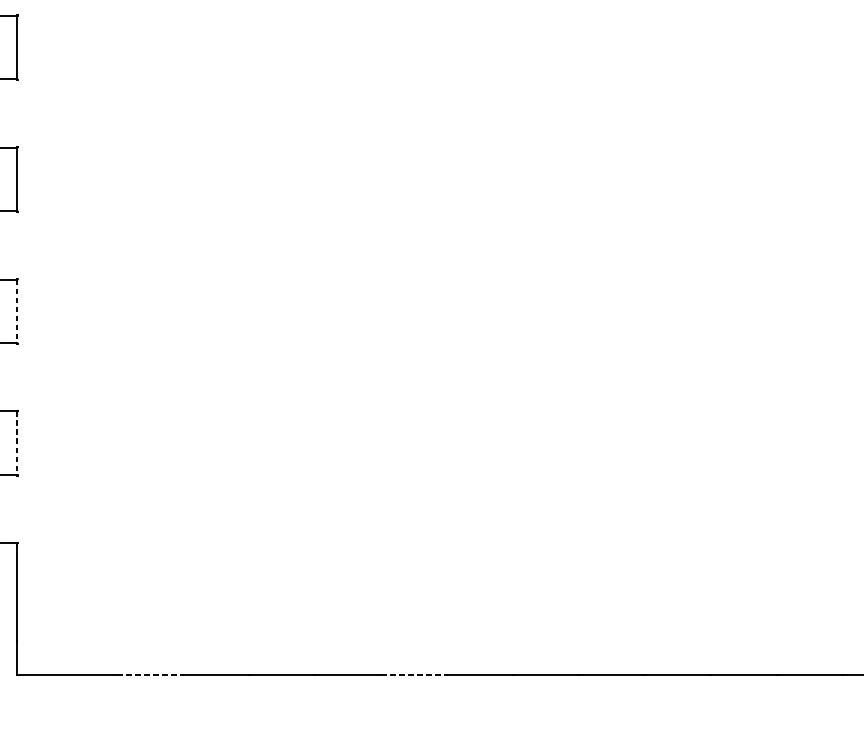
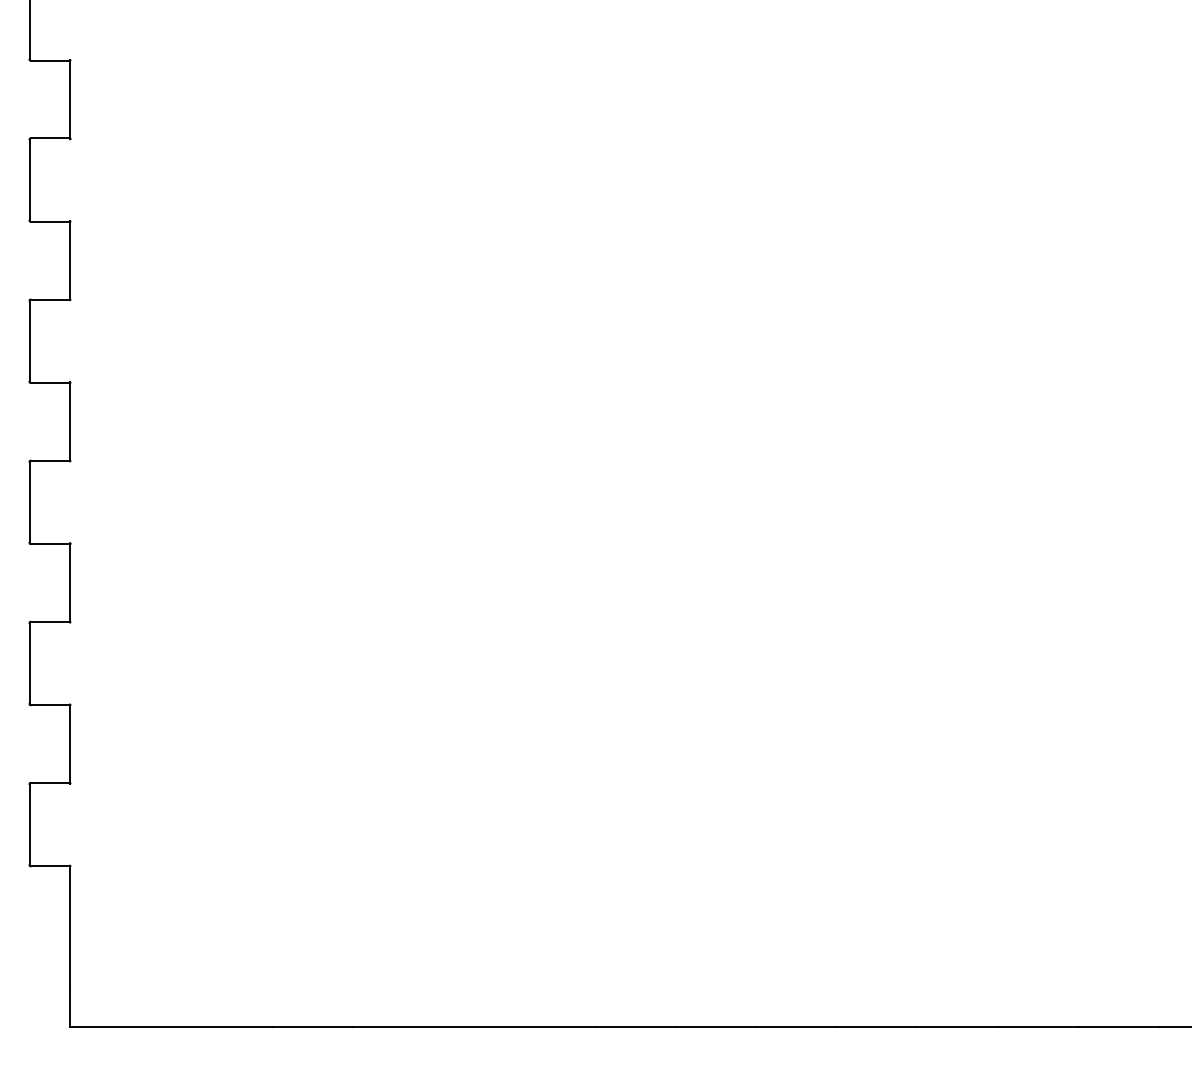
line: (16, 311) -> (69, 582), dashed -> solid
line: (16, 443) -> (69, 744), dashed -> solid
line: (150, 675) -> (232, 1027), dashed -> solid
line: (414, 675) -> (555, 1027), dashed -> solid

